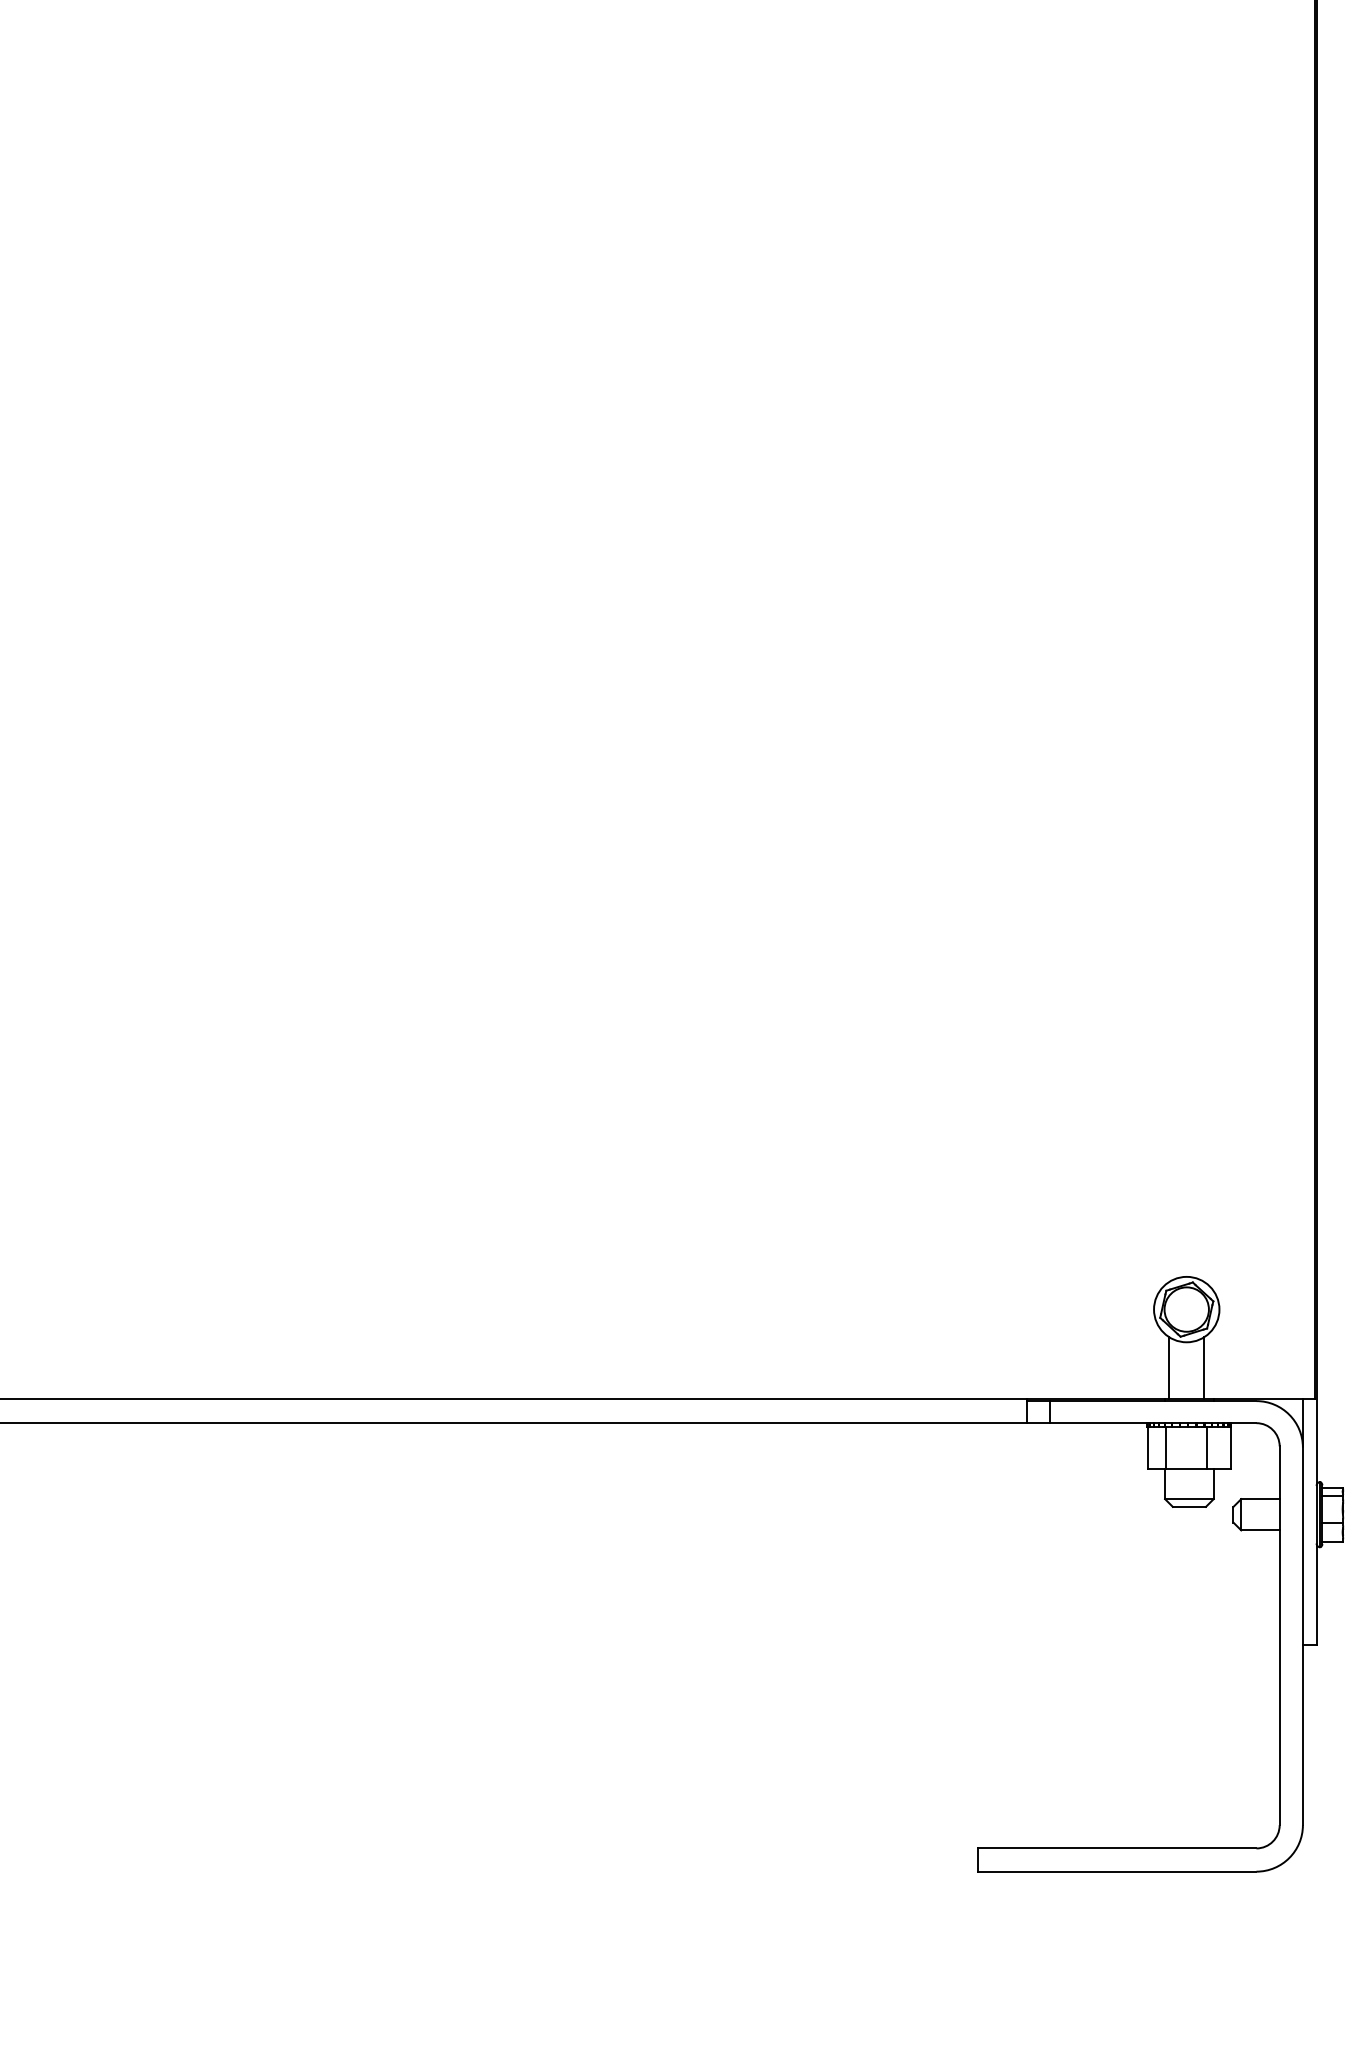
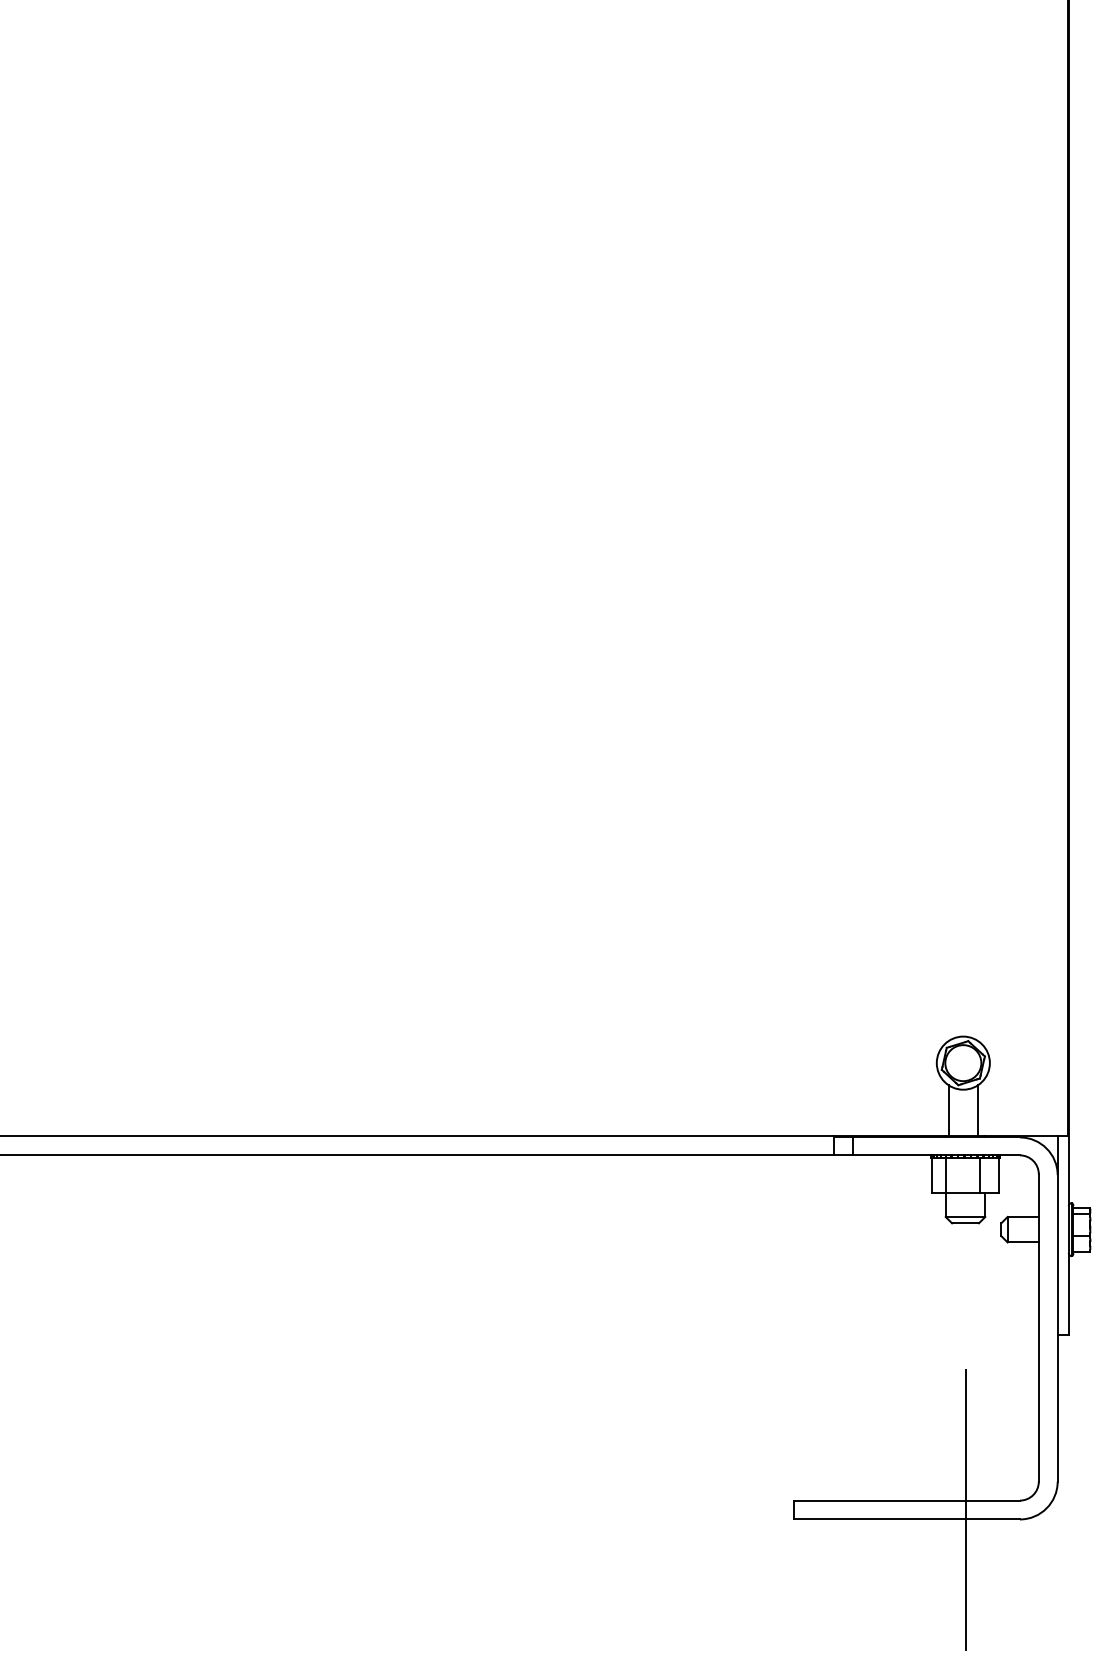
line: (1189, 1859) -> (965, 1509), added

